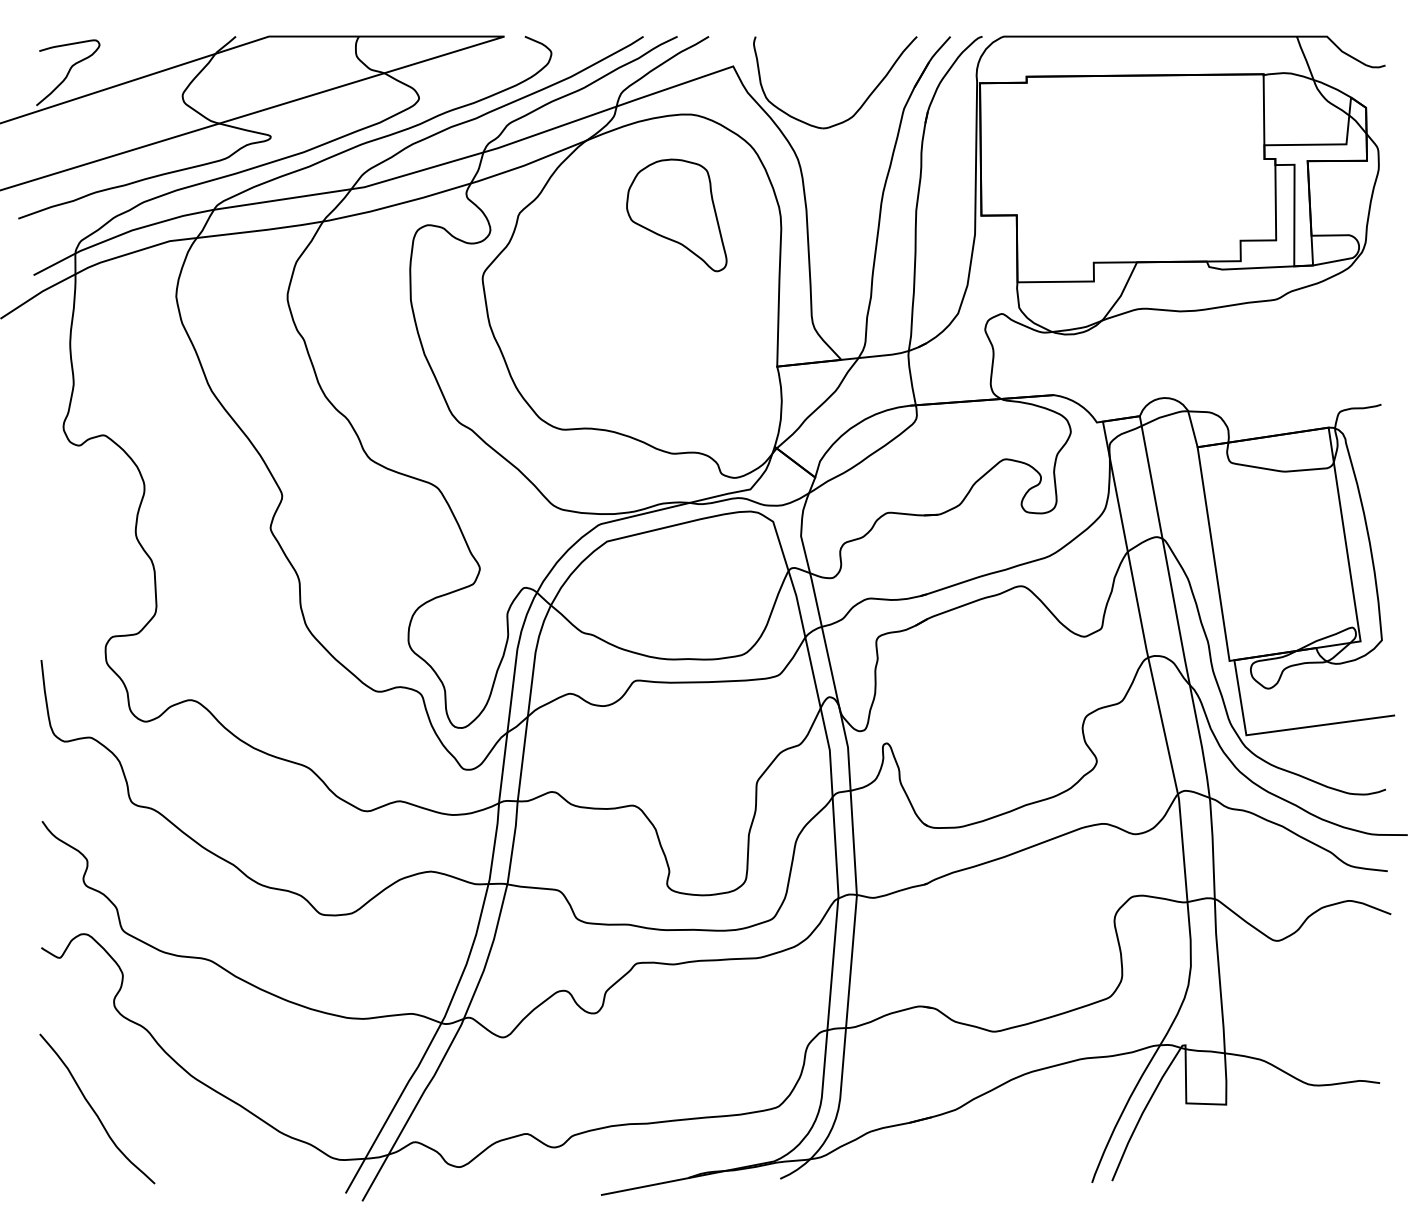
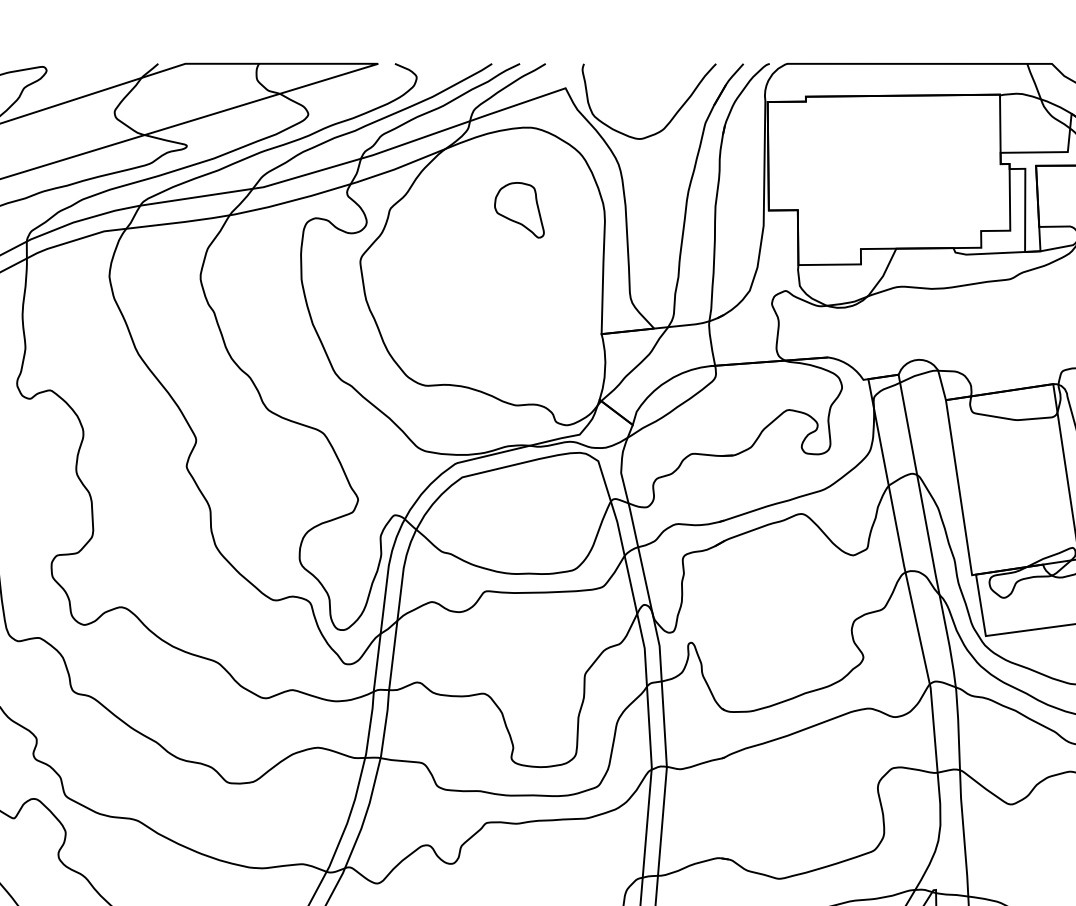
part: (676, 215) -> (519, 210), size x0.6

